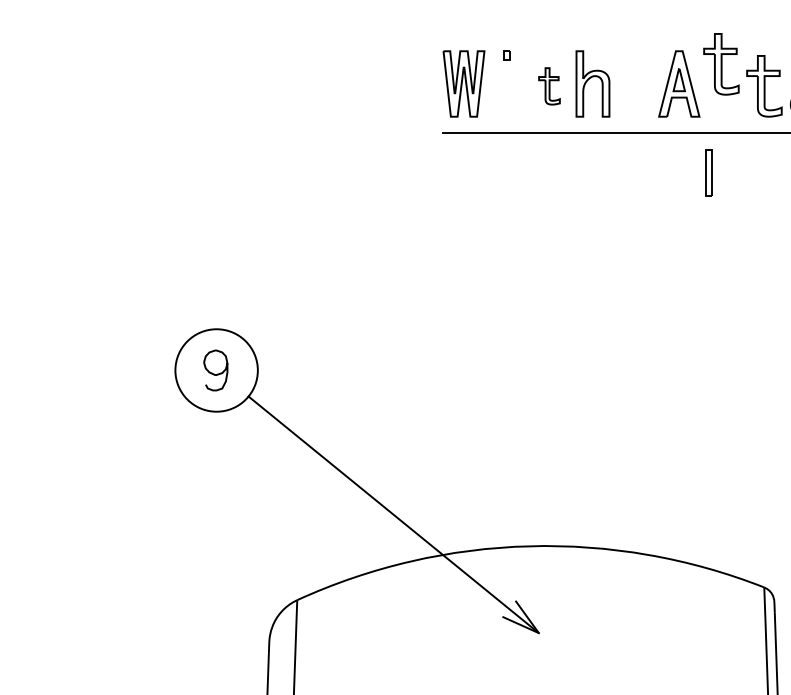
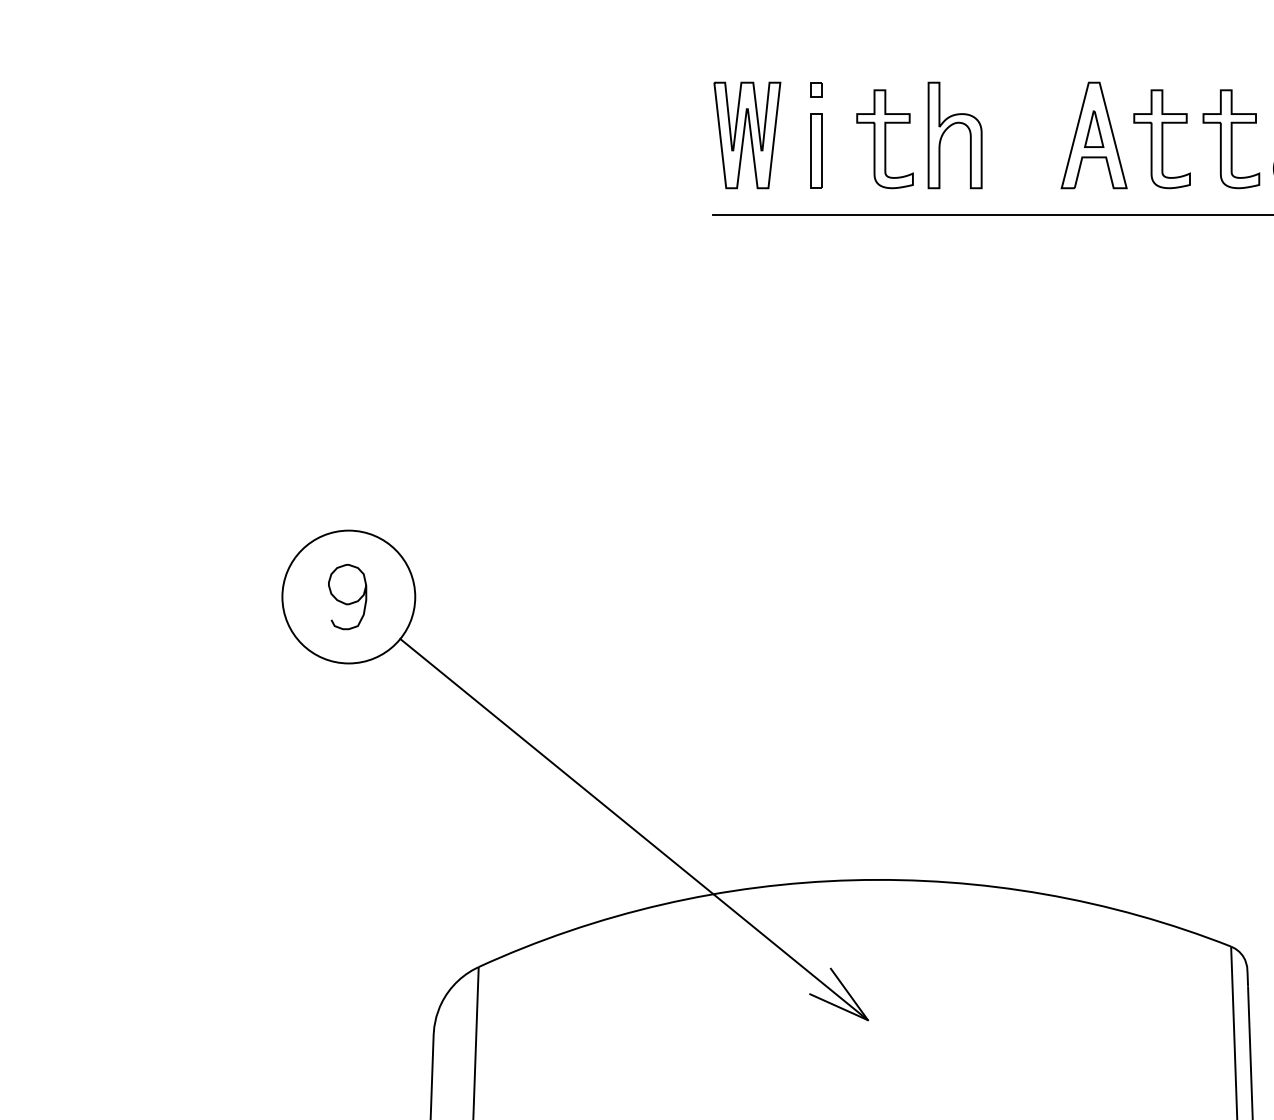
part: (721, 64) -> (1162, 139), moved
part: (549, 86) -> (885, 139), size x1.67
part: (708, 172) -> (815, 150), moved

